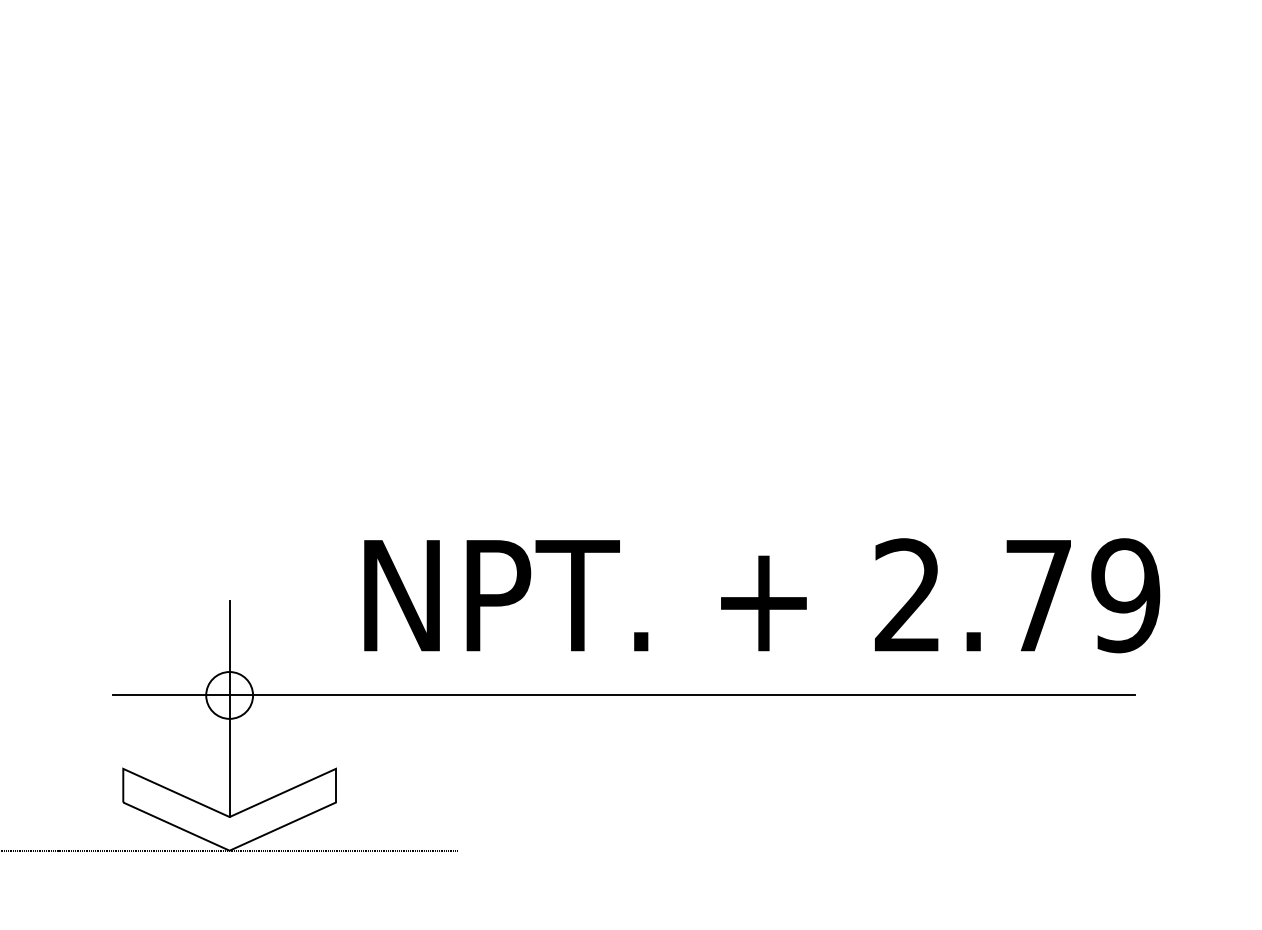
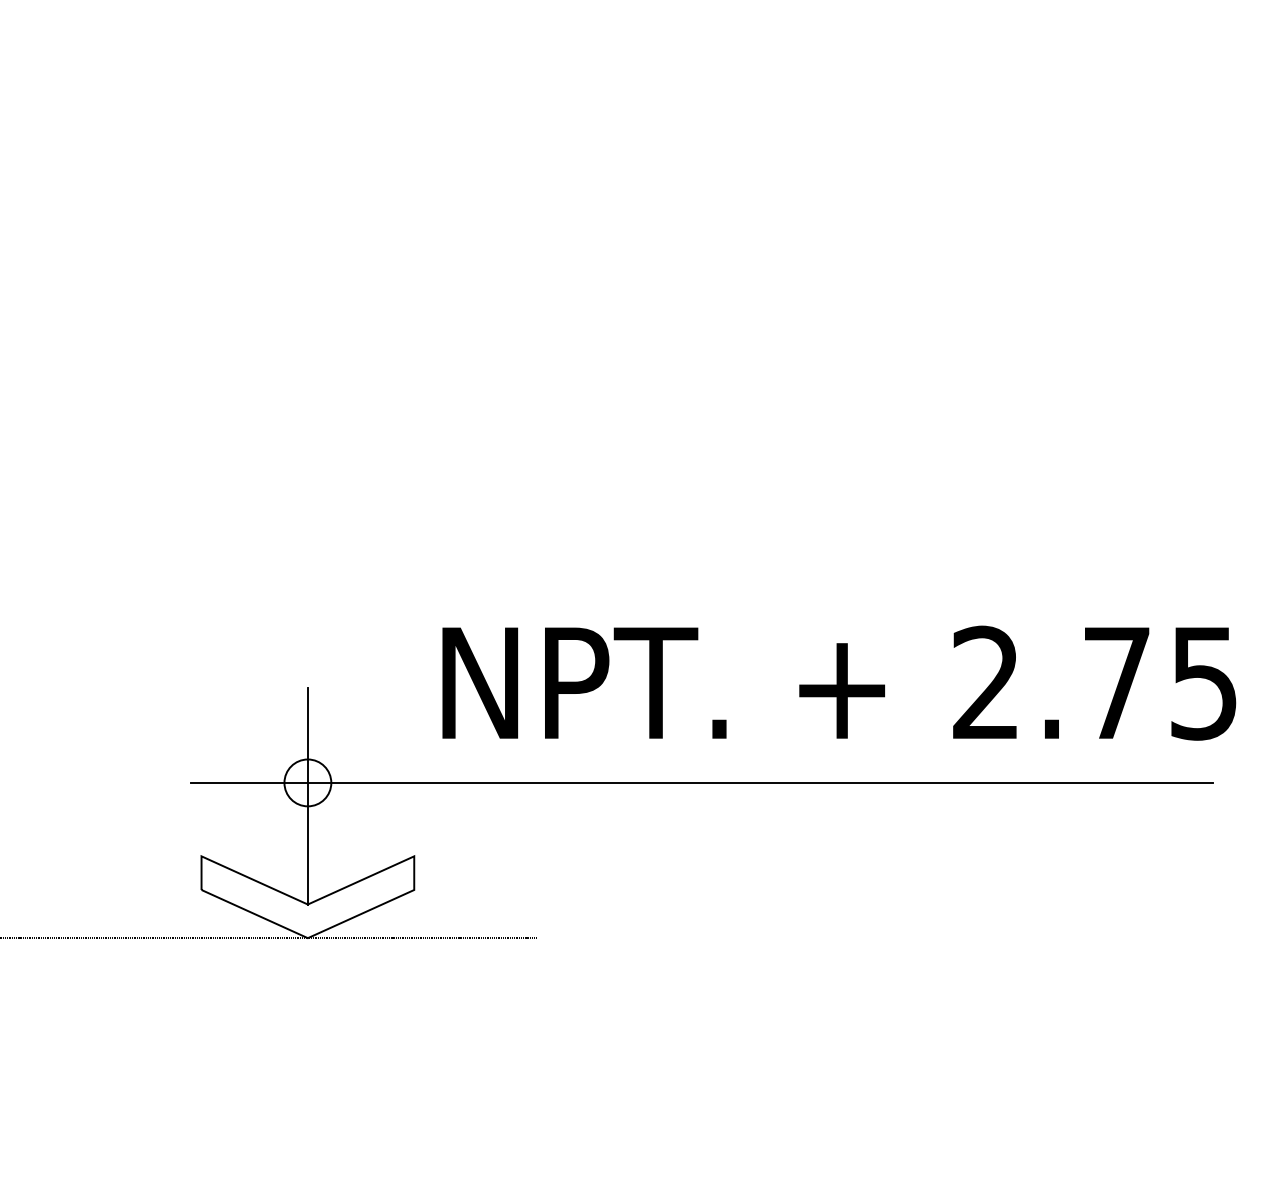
text: (1125, 595) -> (1203, 682), 2.79 -> 2.75

